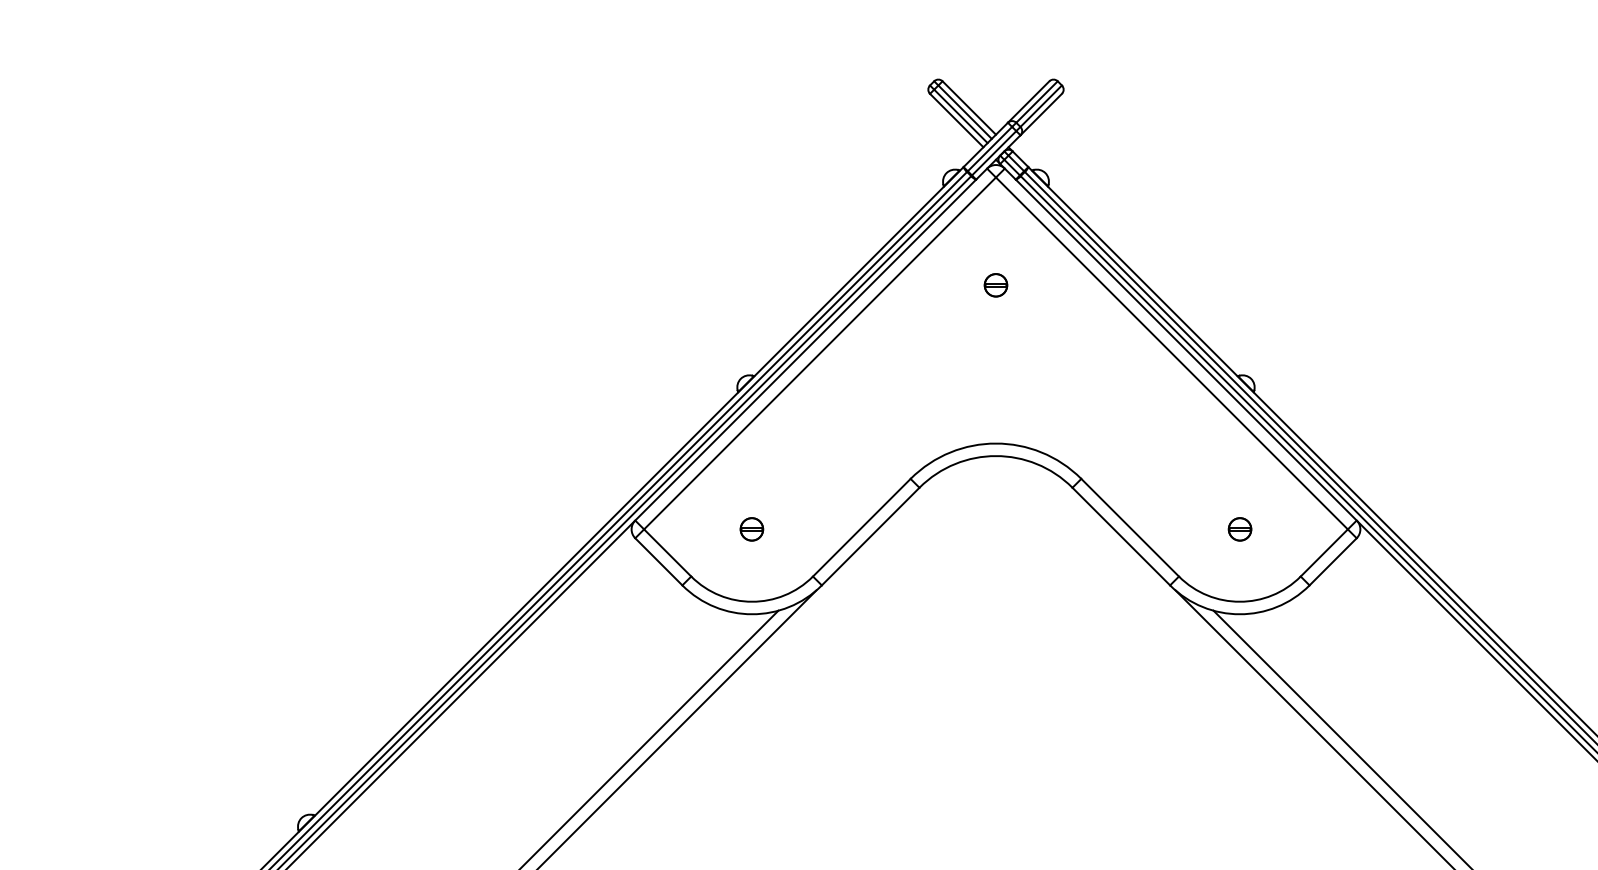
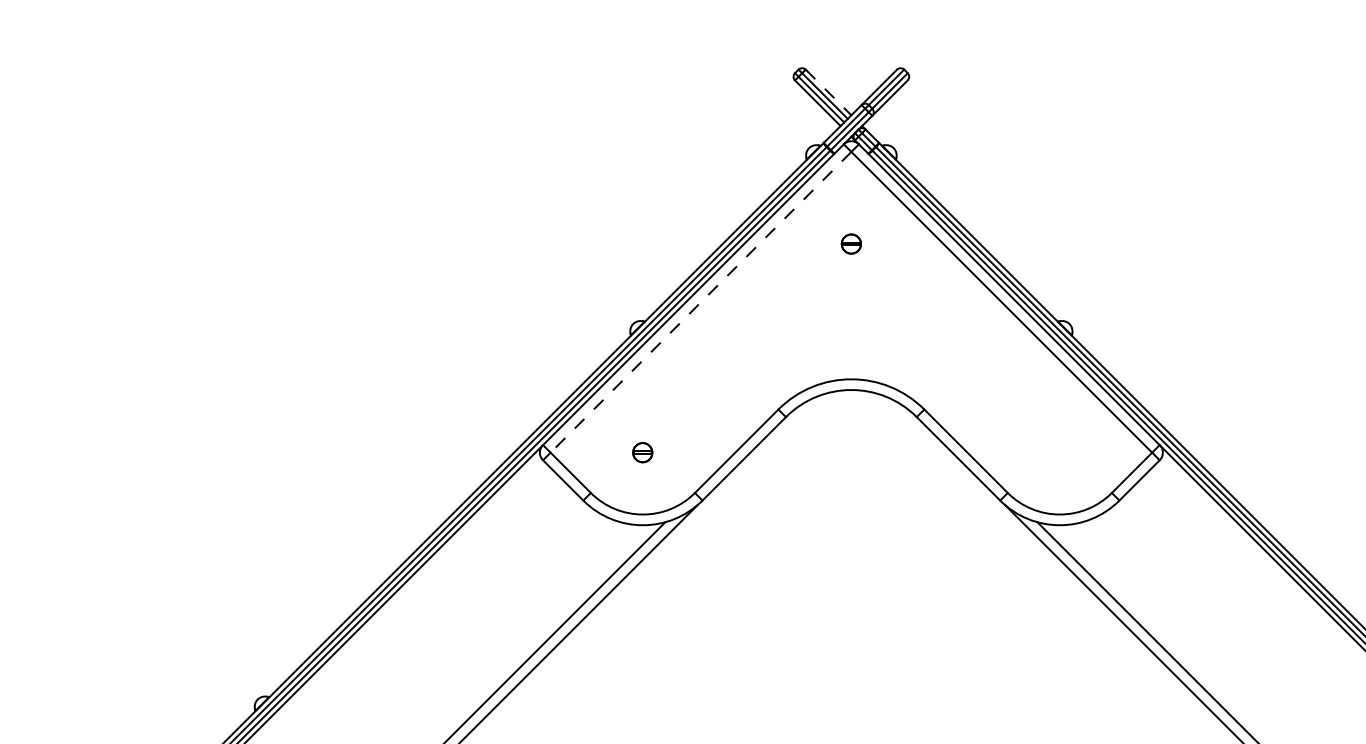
line: (969, 108) -> (828, 92), solid -> dashed
line: (820, 353) -> (701, 302), solid -> dashed
part: (1239, 529) -> (1059, 452), removed

